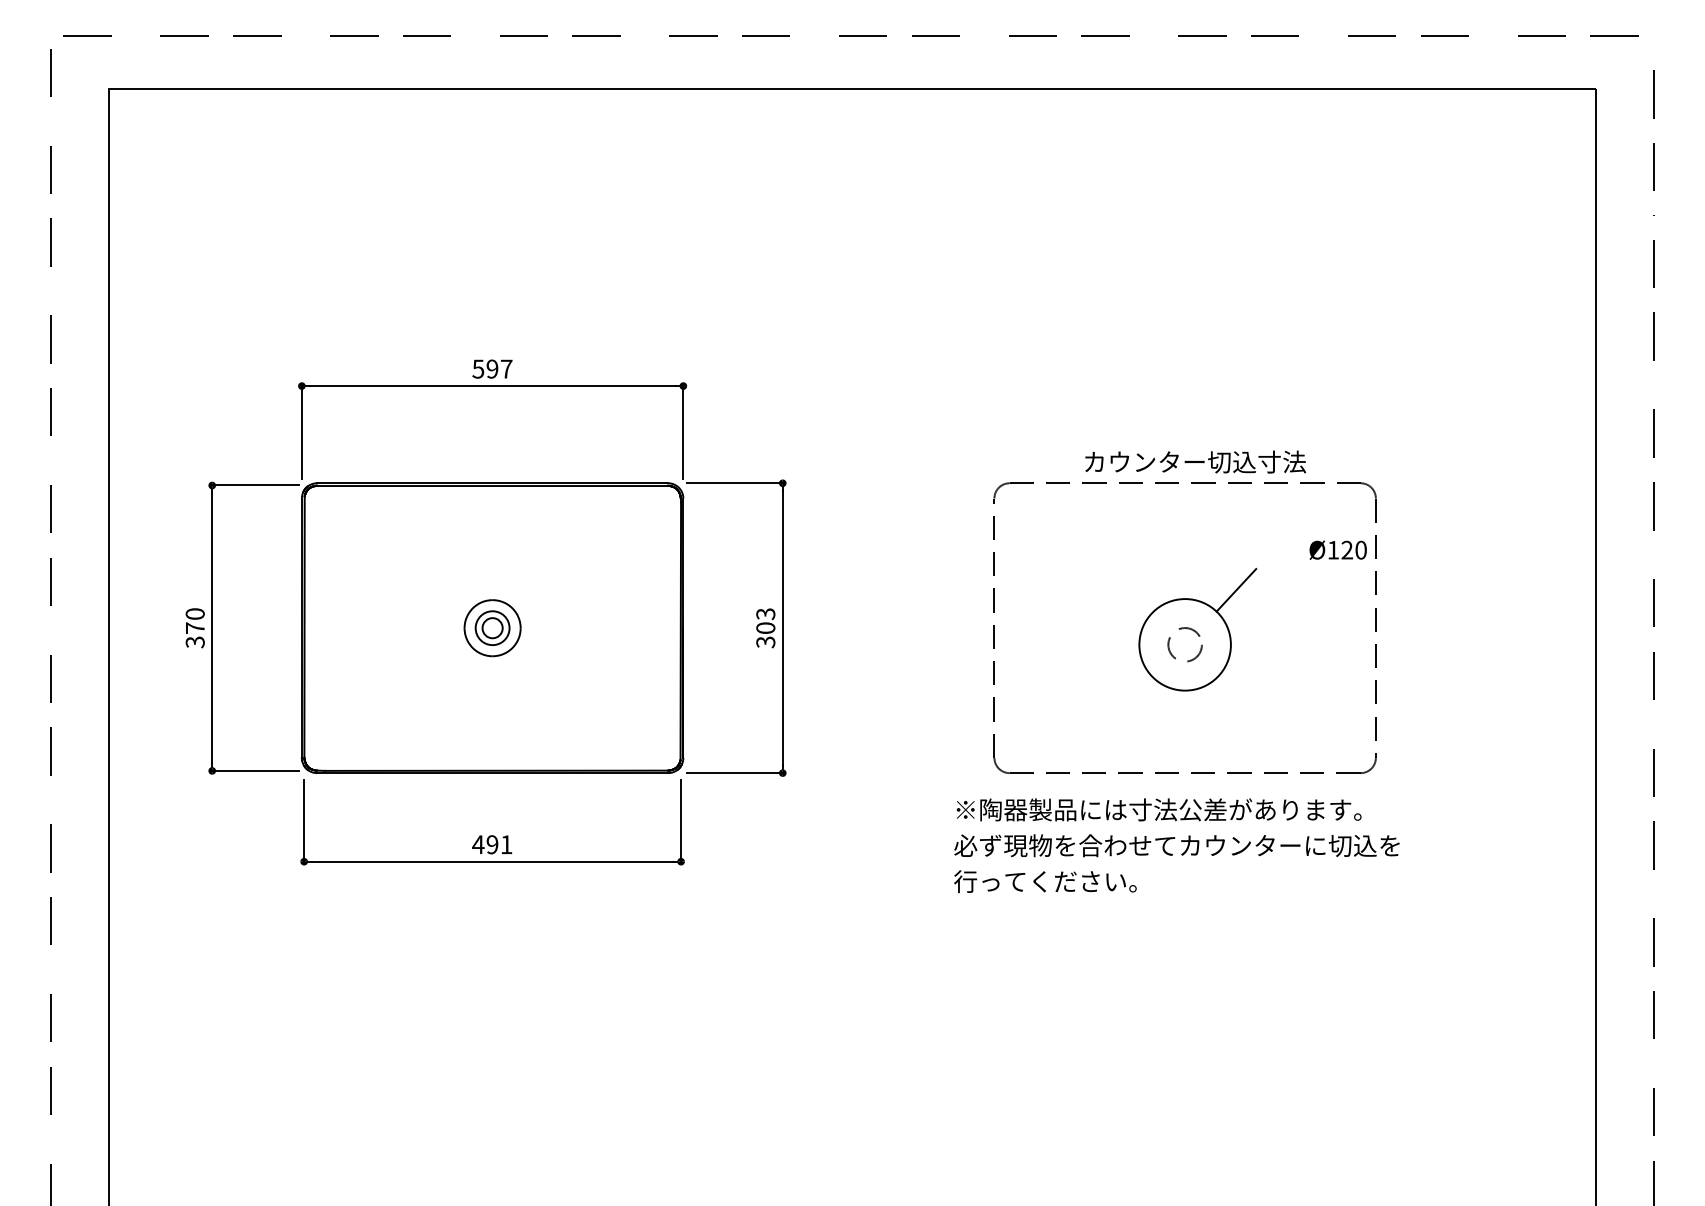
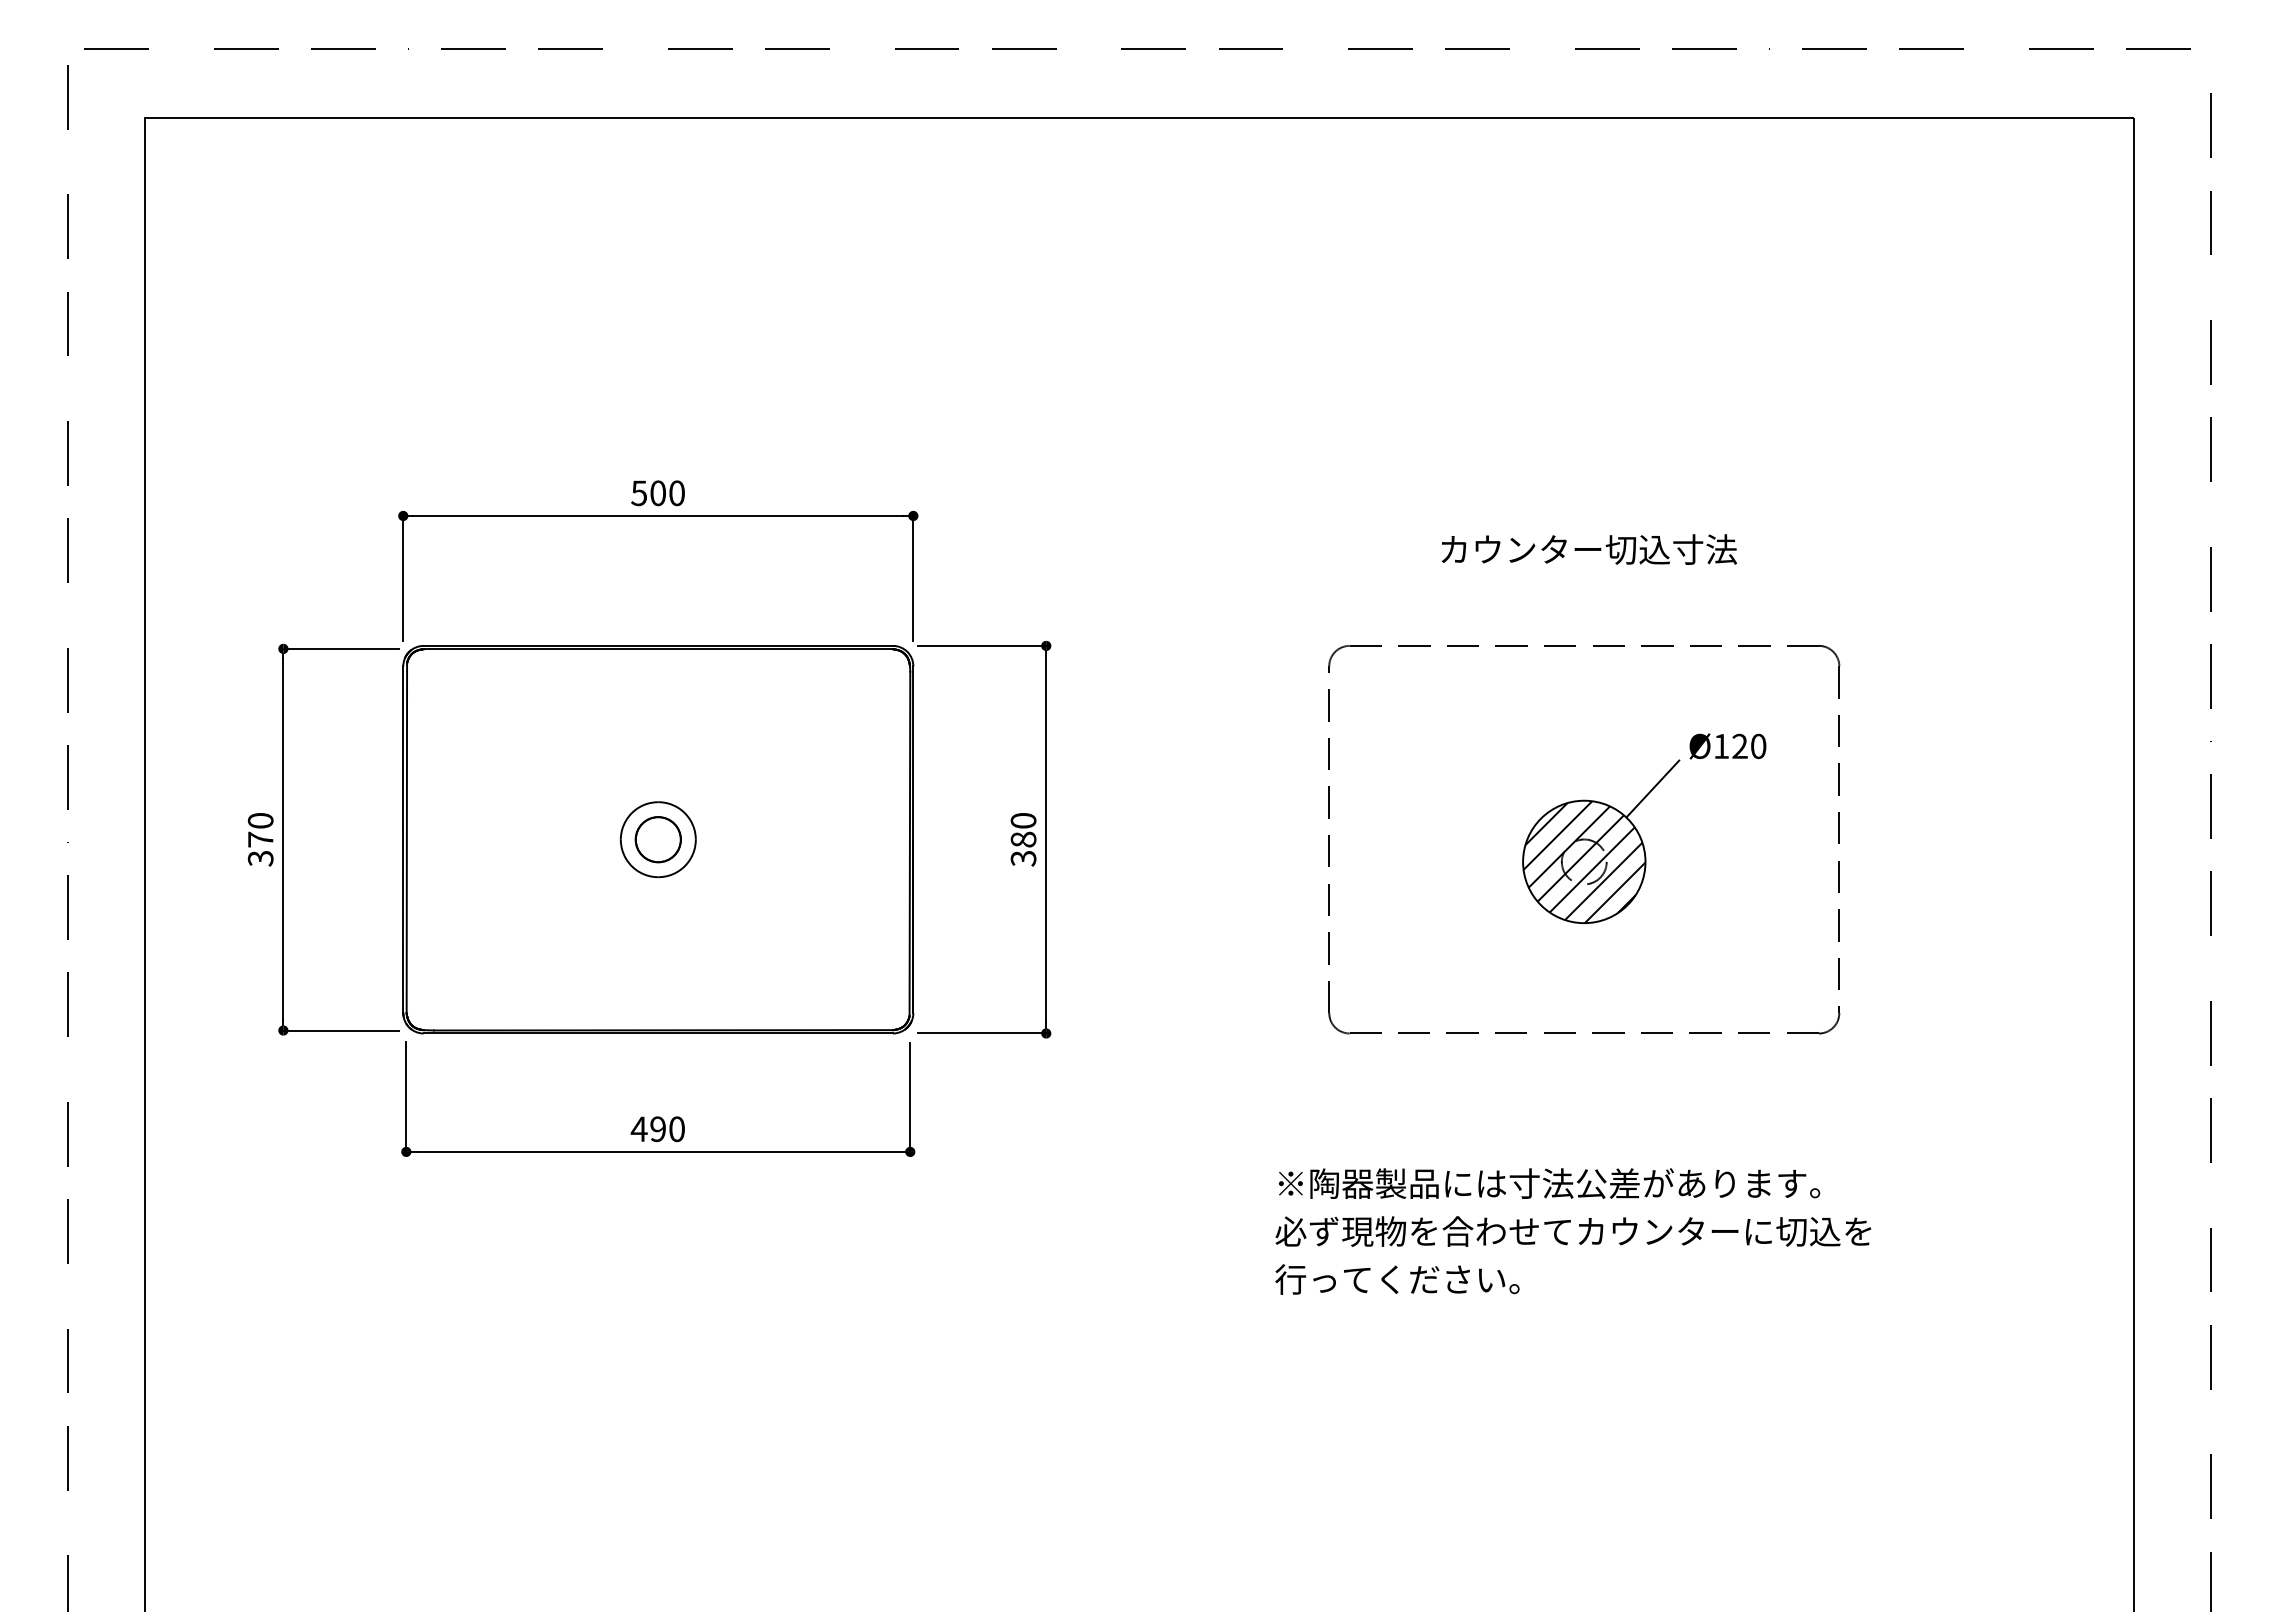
text: (499, 369) -> (667, 493), 597 -> 500
text: (1195, 462) -> (1588, 549), moved
text: (1337, 550) -> (1727, 746), moved
text: (765, 621) -> (1023, 830), 303 -> 380
circle: (492, 628) -> (657, 839), size x1.67
hatch: (1185, 645) -> (1584, 862), added
text: (506, 844) -> (676, 1129), 491 -> 490
text: (1177, 845) -> (1573, 1231), moved

